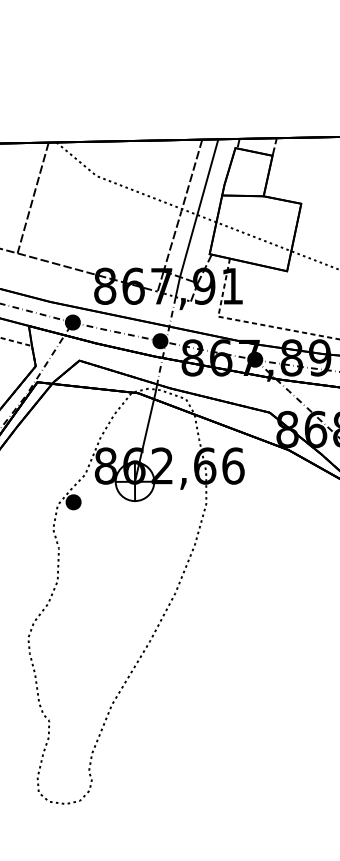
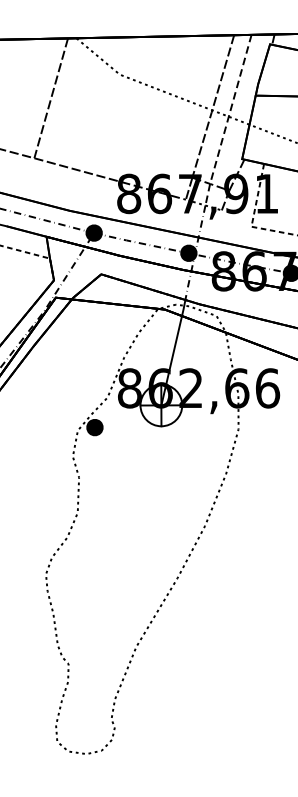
line: (196, 218) -> (227, 120), solid -> dashed

